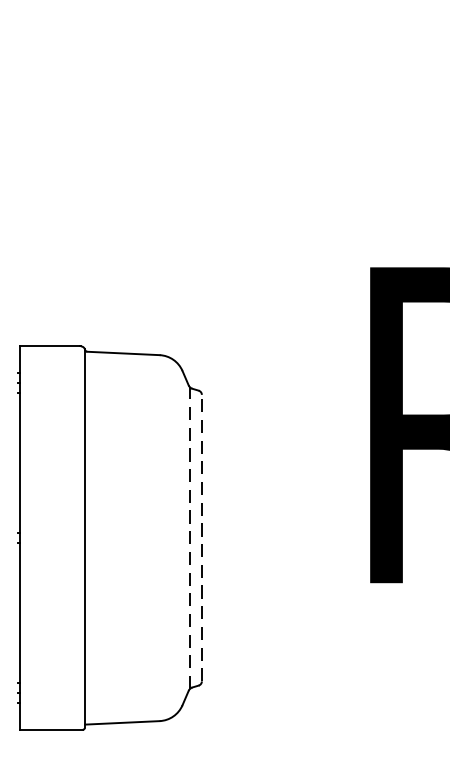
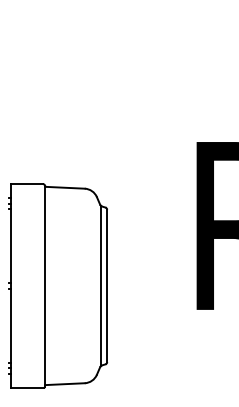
line: (189, 537) -> (100, 285), dashed -> solid
line: (202, 537) -> (107, 285), dashed -> solid

